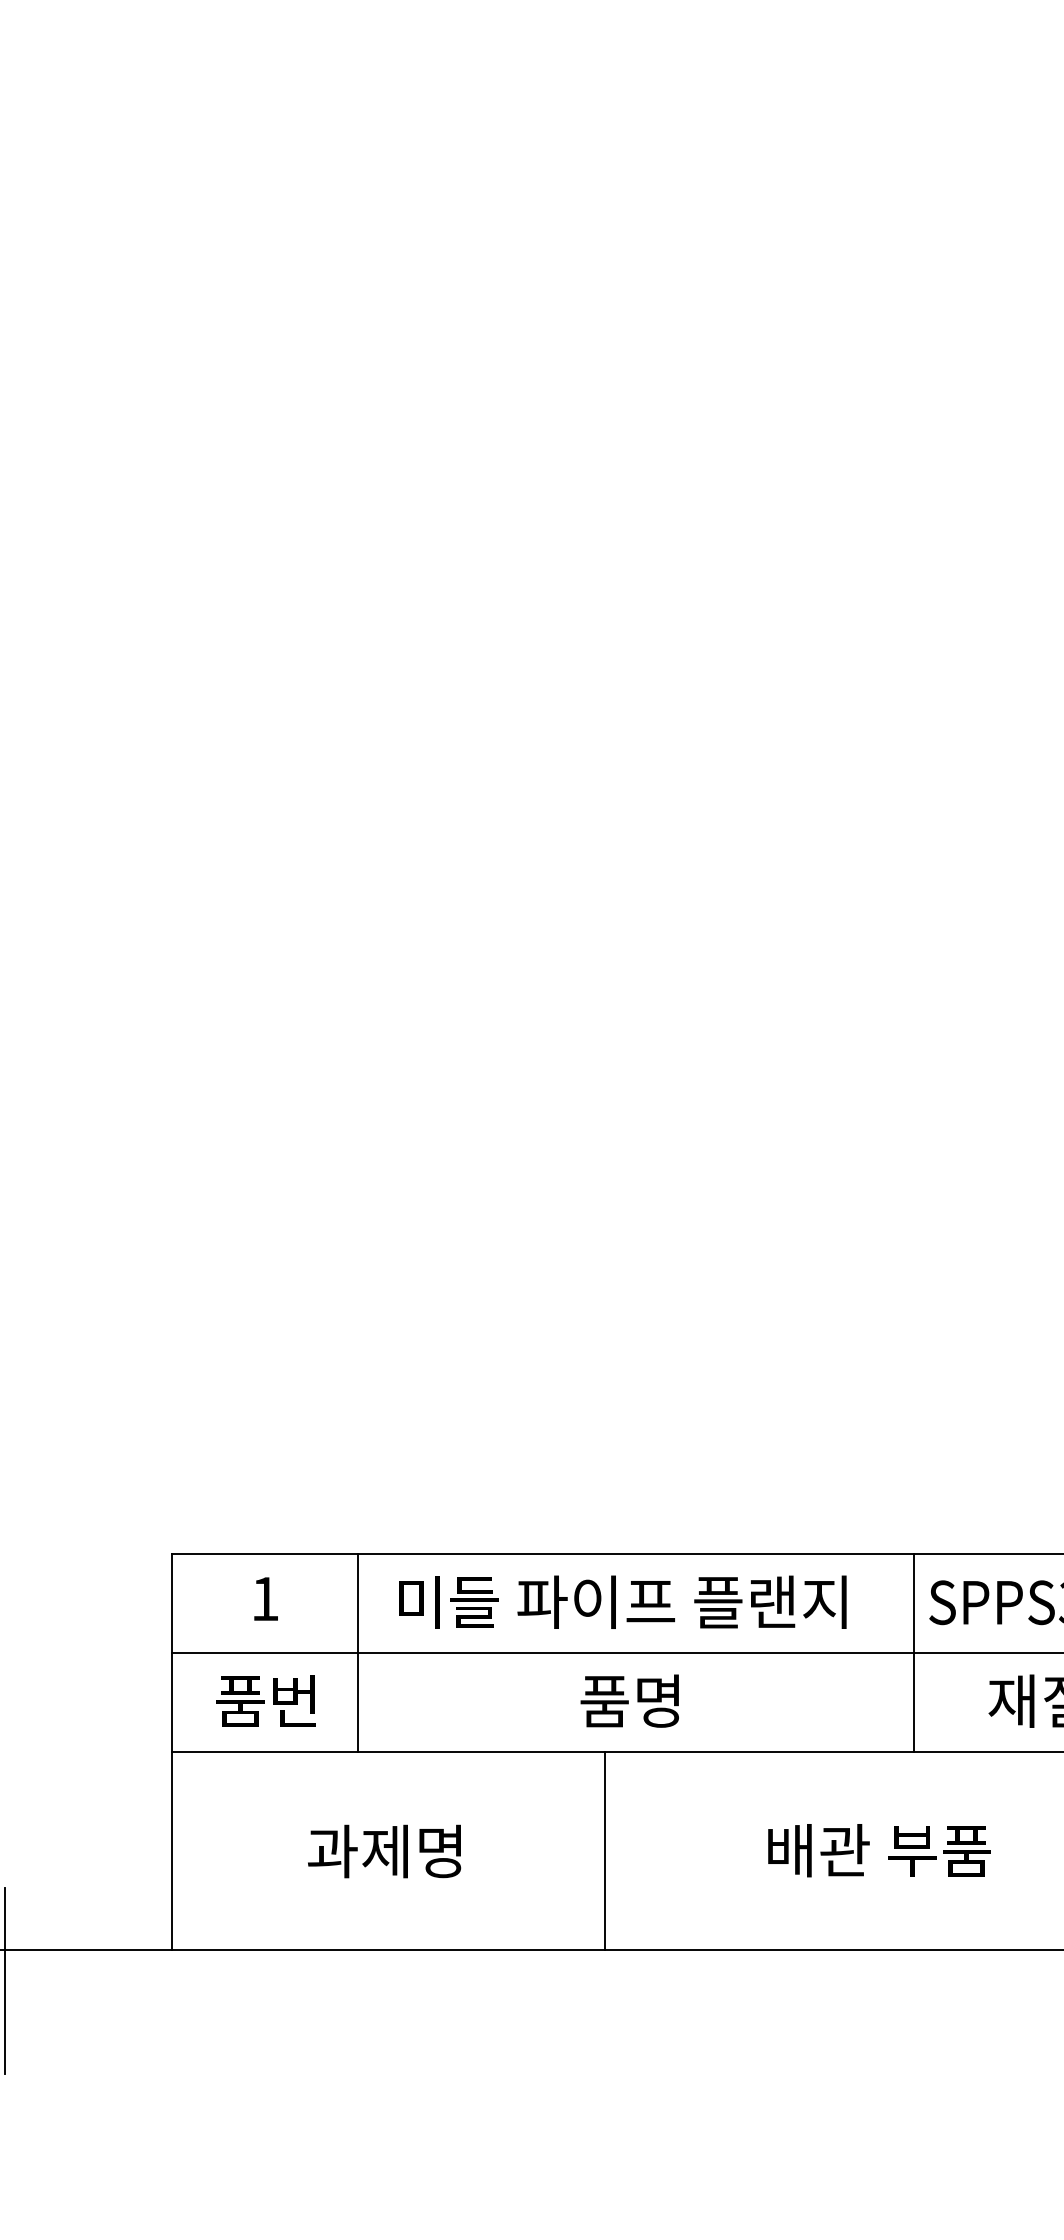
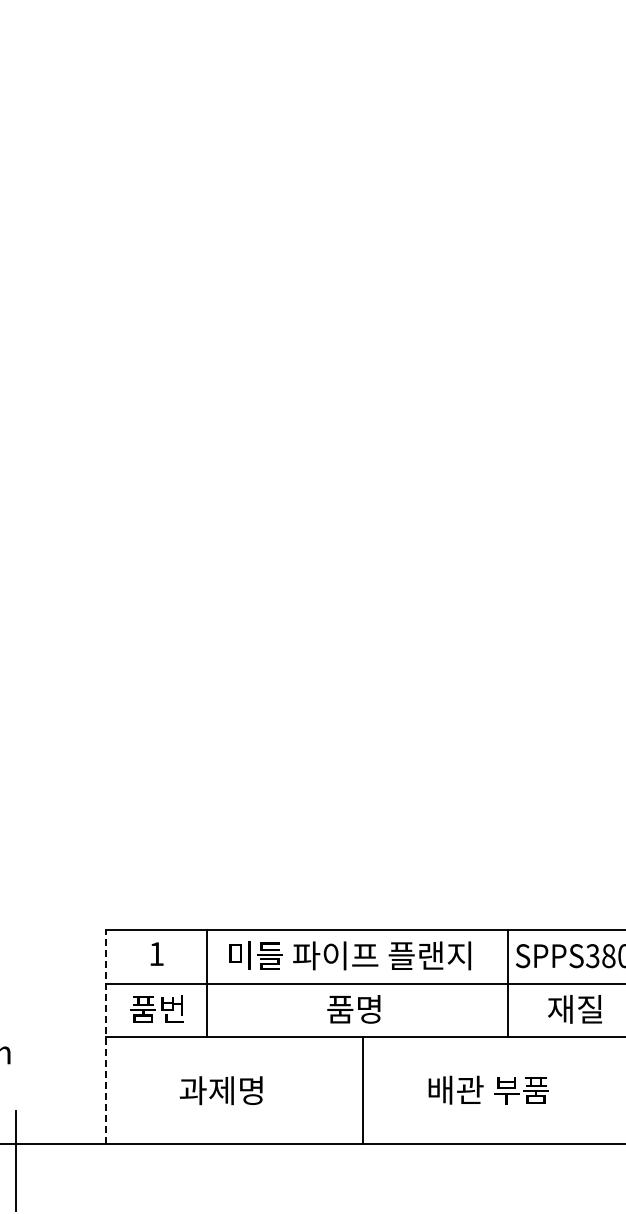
line: (172, 1751) -> (106, 1036), solid -> dashed
line: (605, 1851) -> (362, 1090), moved

